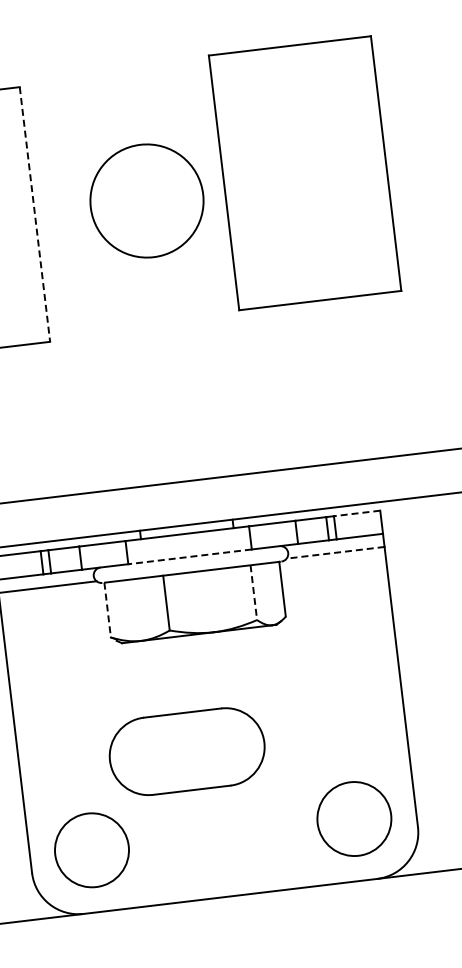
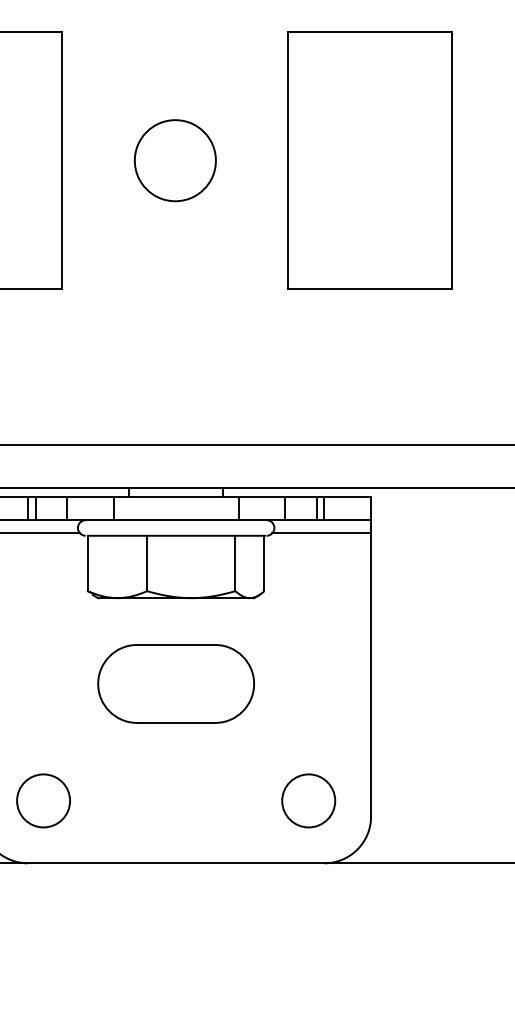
part: (304, 173) -> (369, 160), moved
circle: (145, 201) -> (174, 160), size x0.71
line: (35, 214) -> (62, 160), dashed -> solid
line: (356, 513) -> (347, 496), dashed -> solid
line: (335, 552) -> (321, 533), dashed -> solid
line: (189, 557) -> (175, 520), dashed -> solid
line: (253, 592) -> (235, 563), dashed -> solid
line: (107, 610) -> (87, 563), dashed -> solid
part: (186, 751) -> (175, 683), moved
circle: (354, 818) -> (308, 800), size x0.71
circle: (91, 849) -> (43, 800), size x0.71

